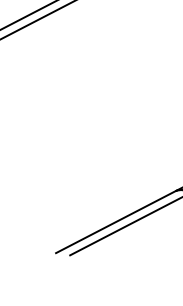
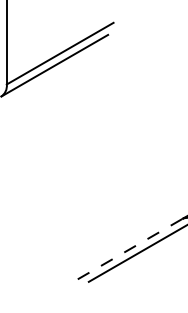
line: (115, 221) -> (128, 249), solid -> dashed

